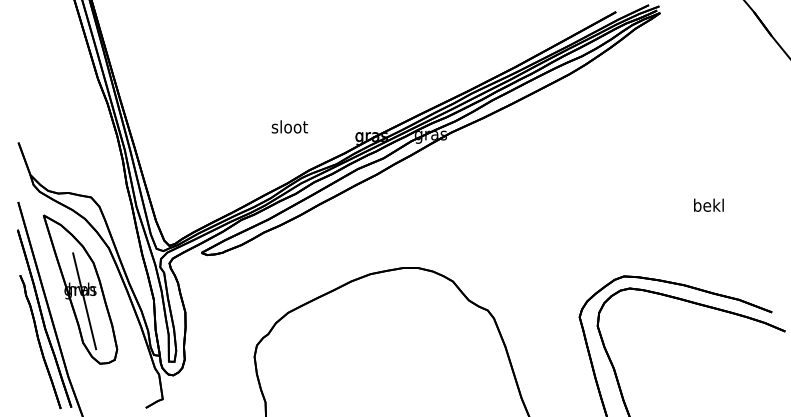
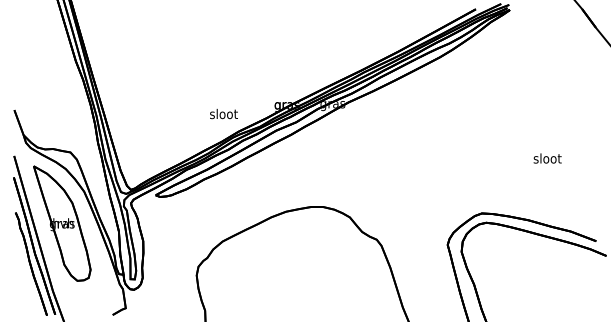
text: (289, 127) -> (223, 114), moved
text: (708, 205) -> (547, 158), bekl -> sloot
line: (84, 301) -> (65, 232), removed

